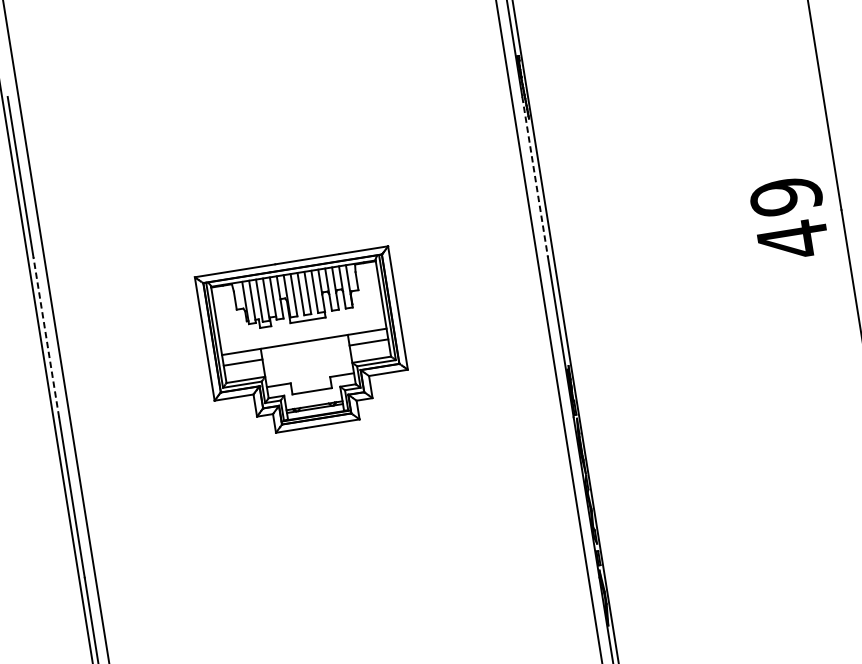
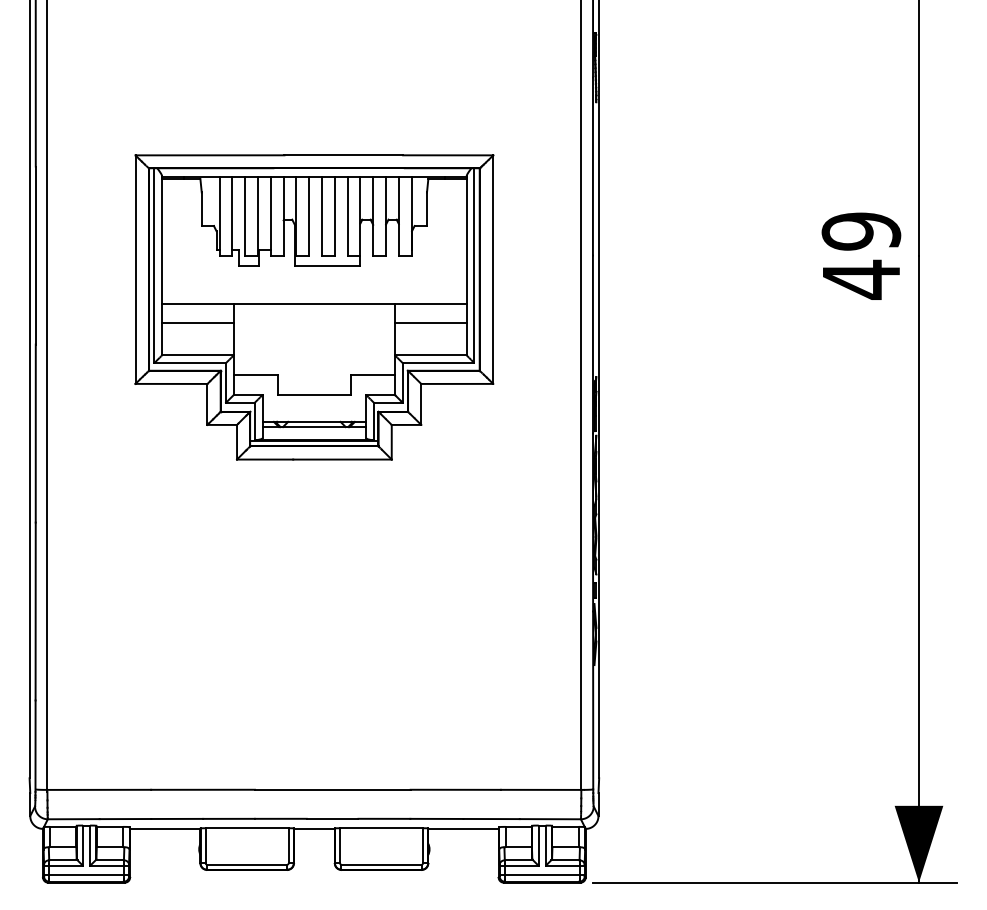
line: (534, 177) -> (592, 167), dashed -> solid
line: (46, 337) -> (35, 255), dashed -> solid
part: (304, 343) -> (314, 307), size x1.67

